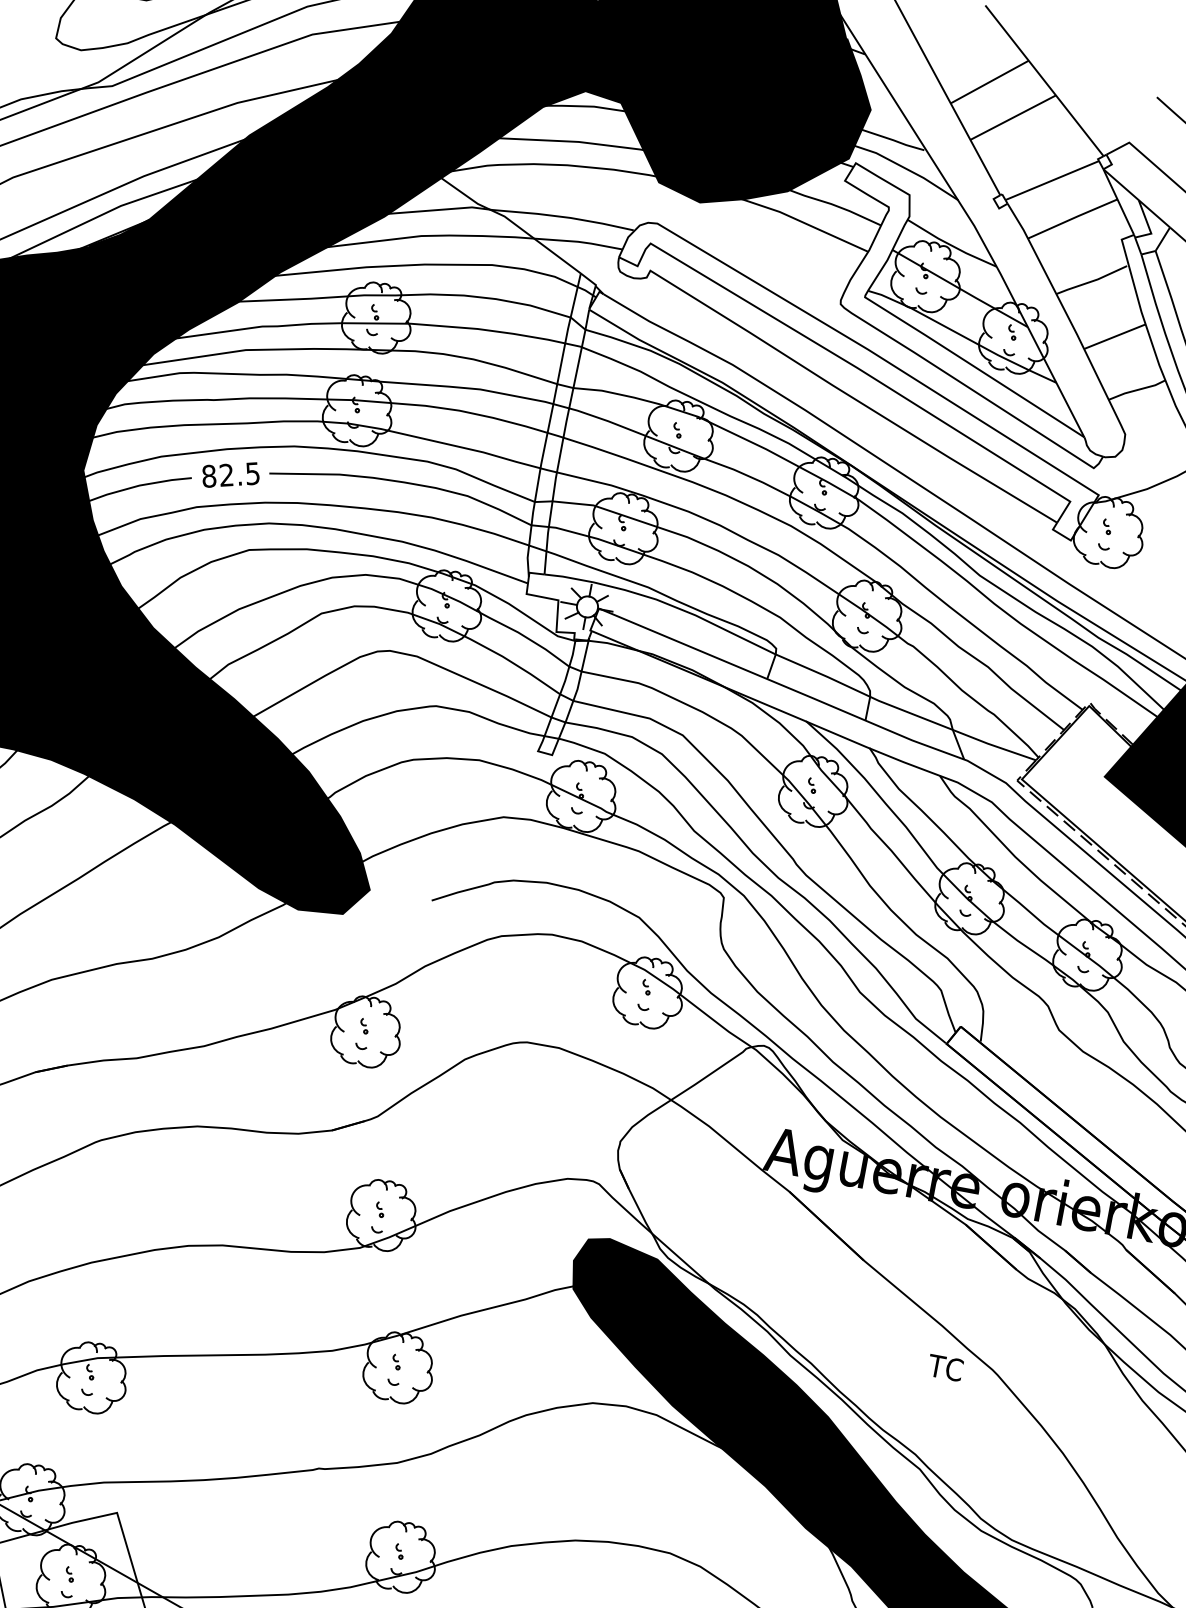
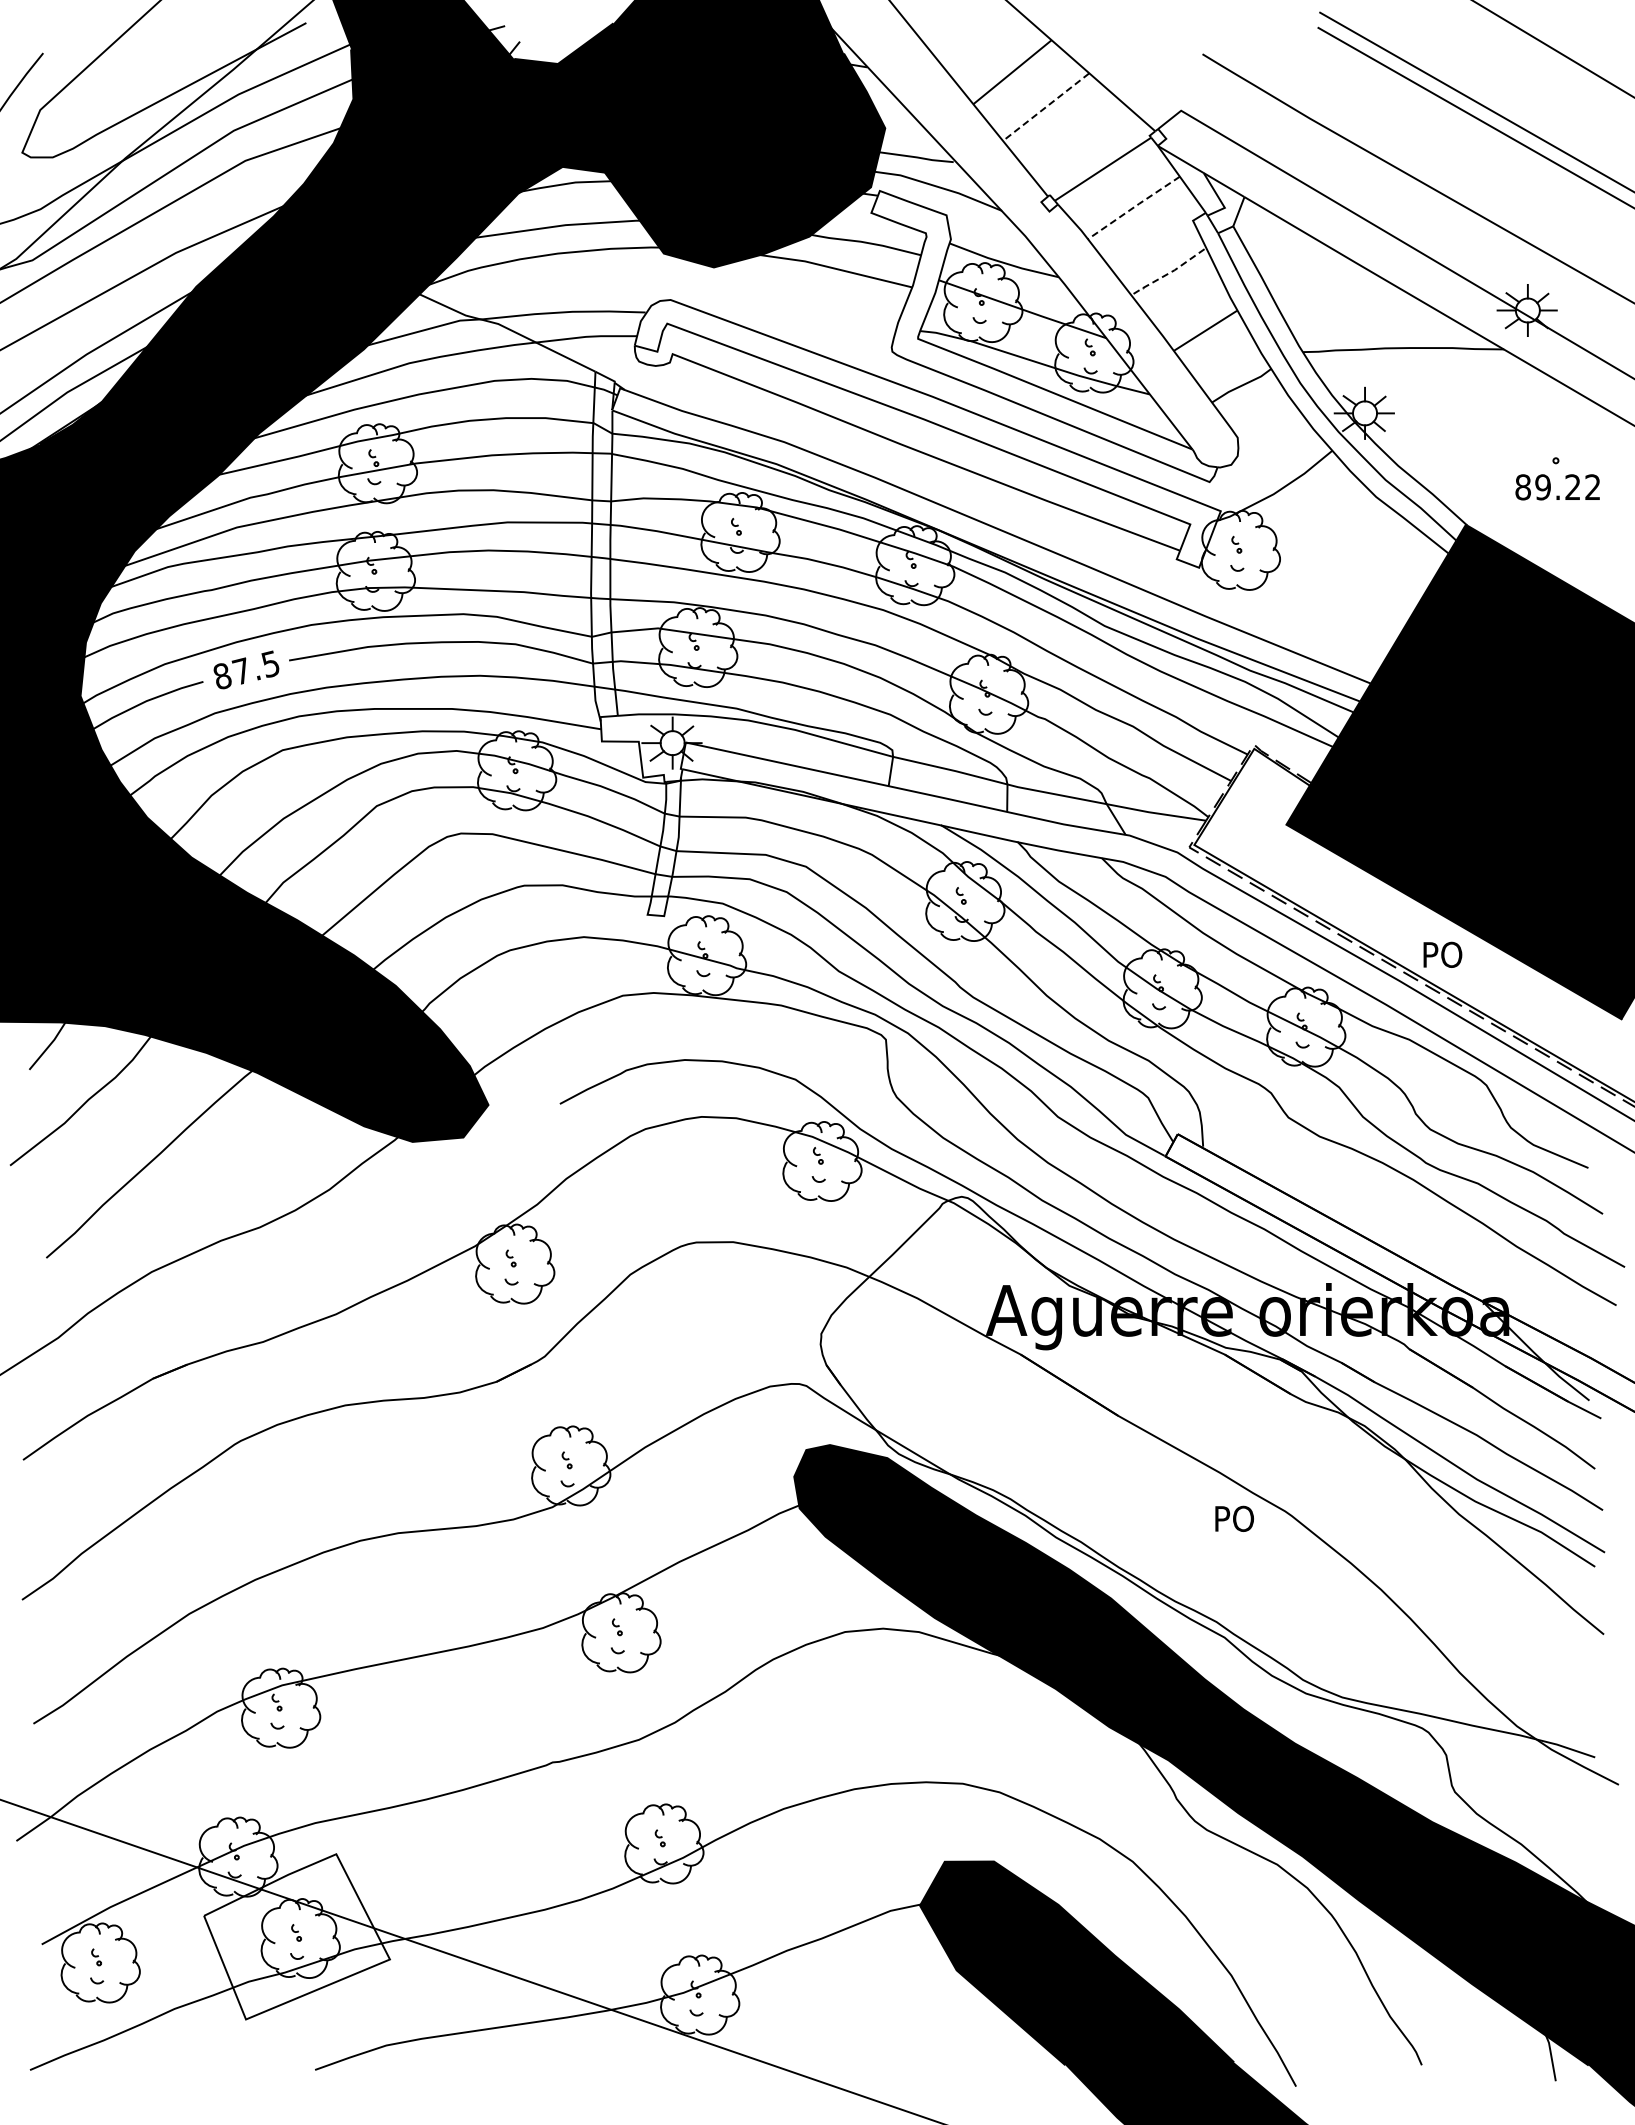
line: (1013, 118) -> (1046, 107), solid -> dashed
line: (1072, 218) -> (1133, 207), solid -> dashed
line: (1092, 281) -> (1168, 273), solid -> dashed
text: (226, 475) -> (241, 671), 82.5 -> 87.5
text: (945, 1367) -> (1232, 1518), TC -> PO

